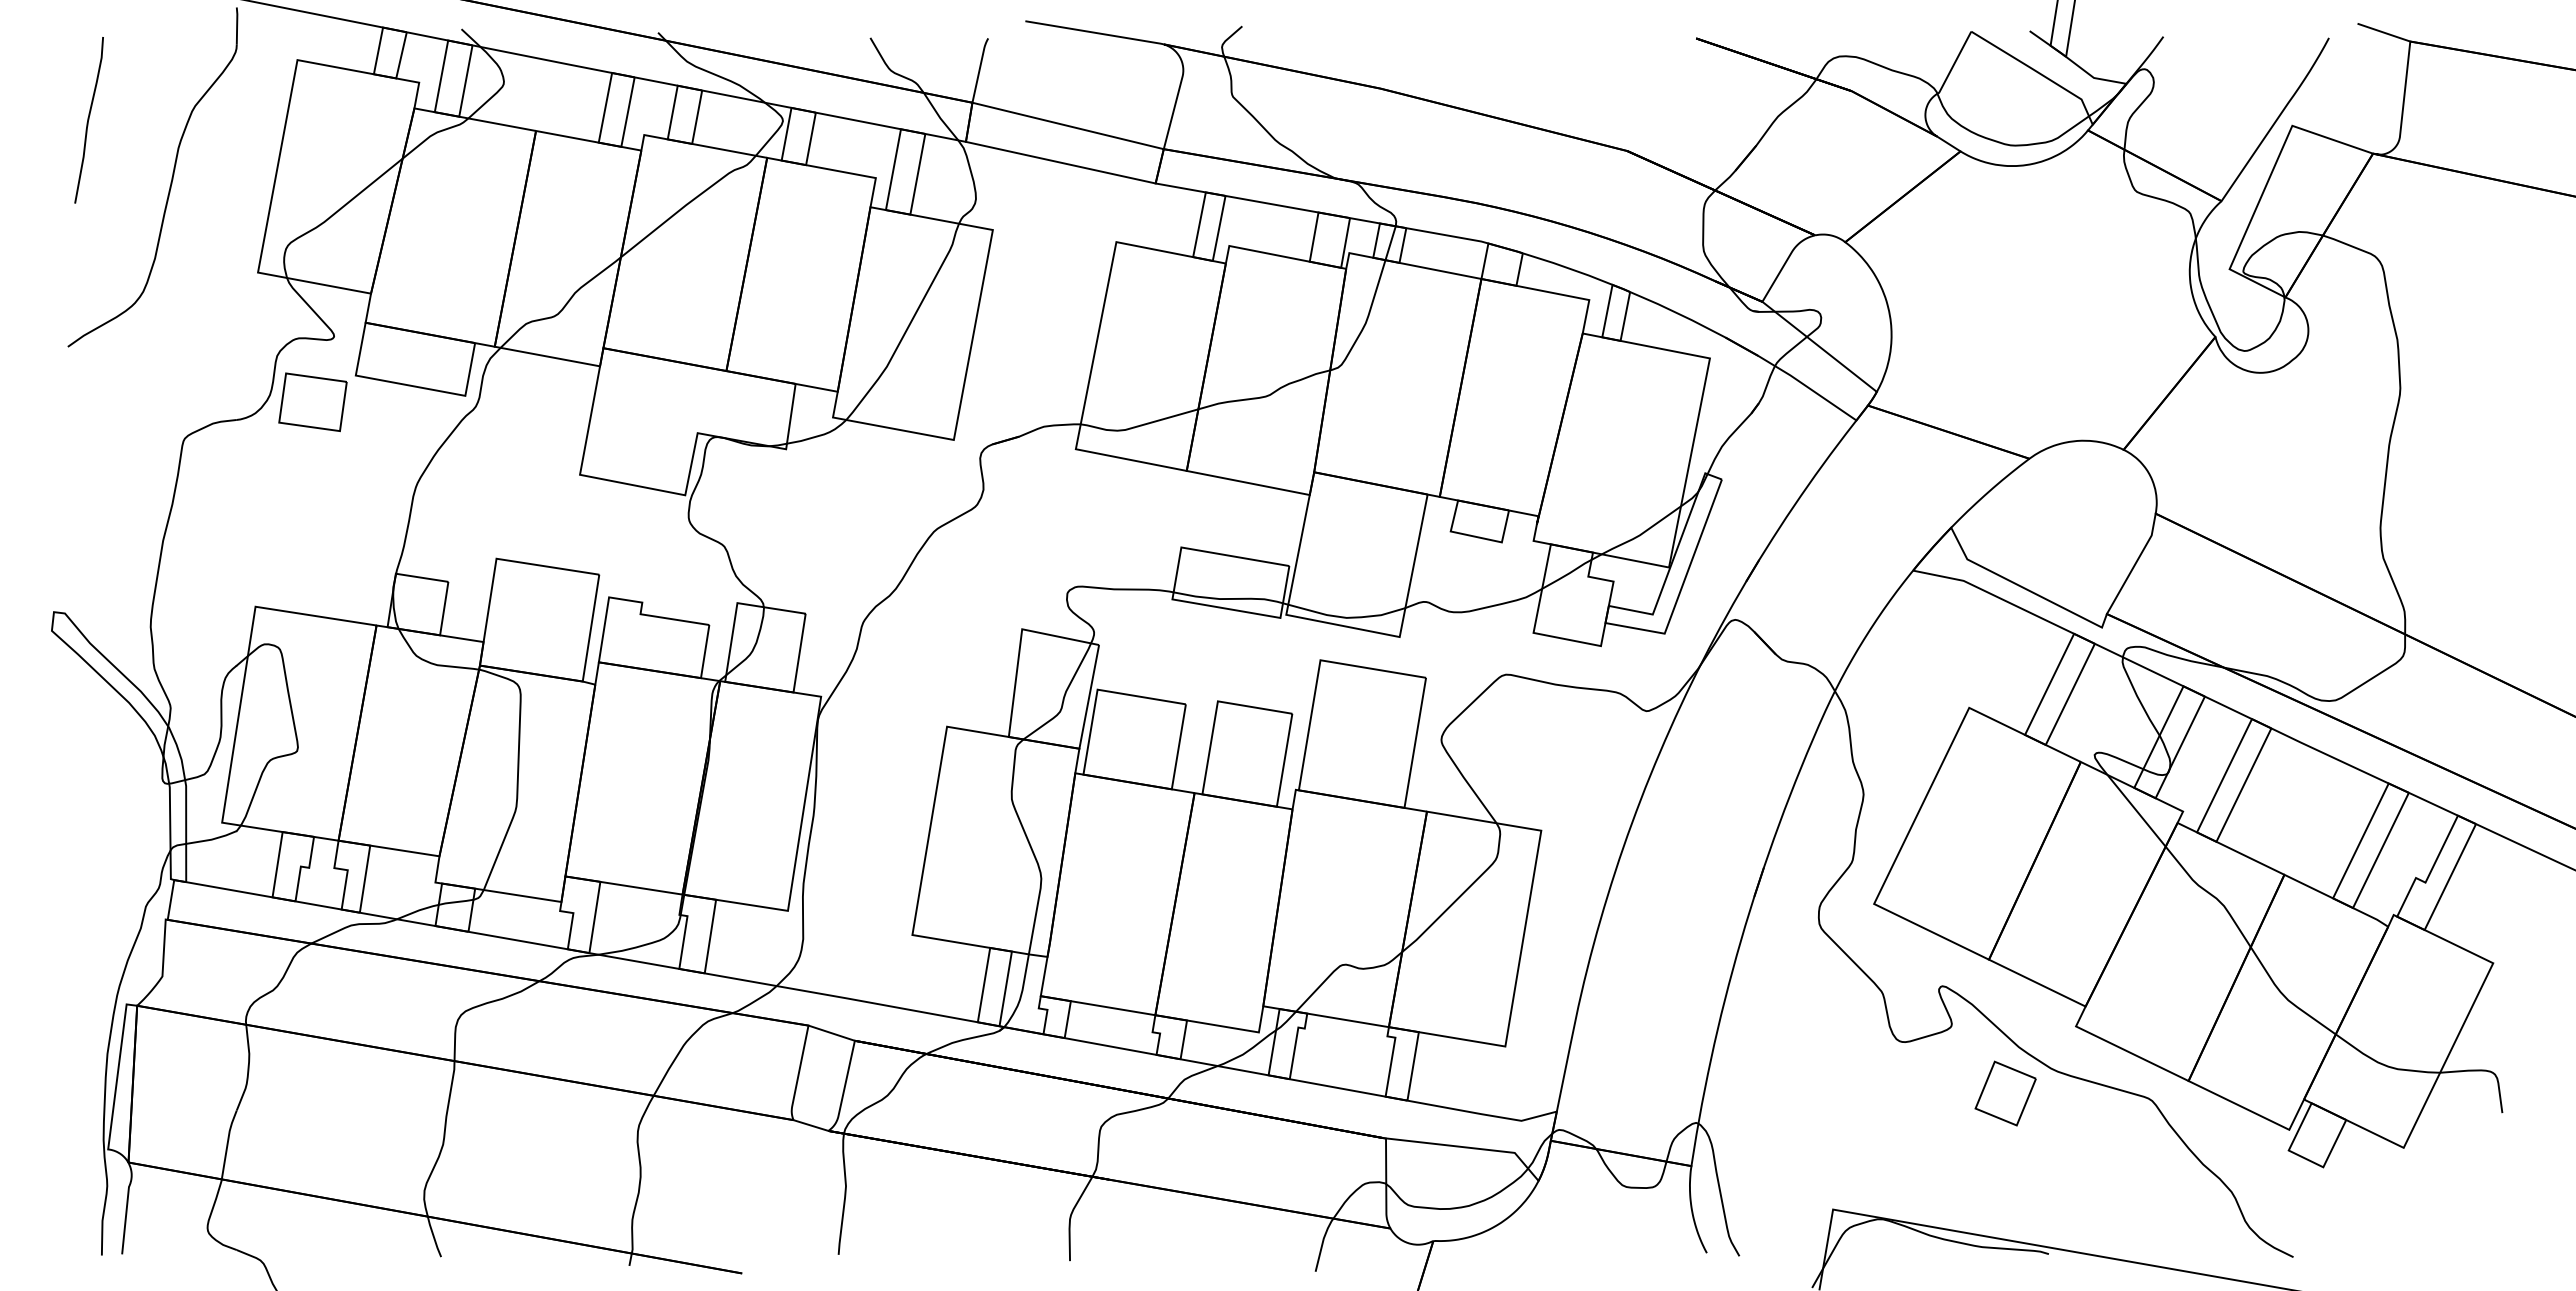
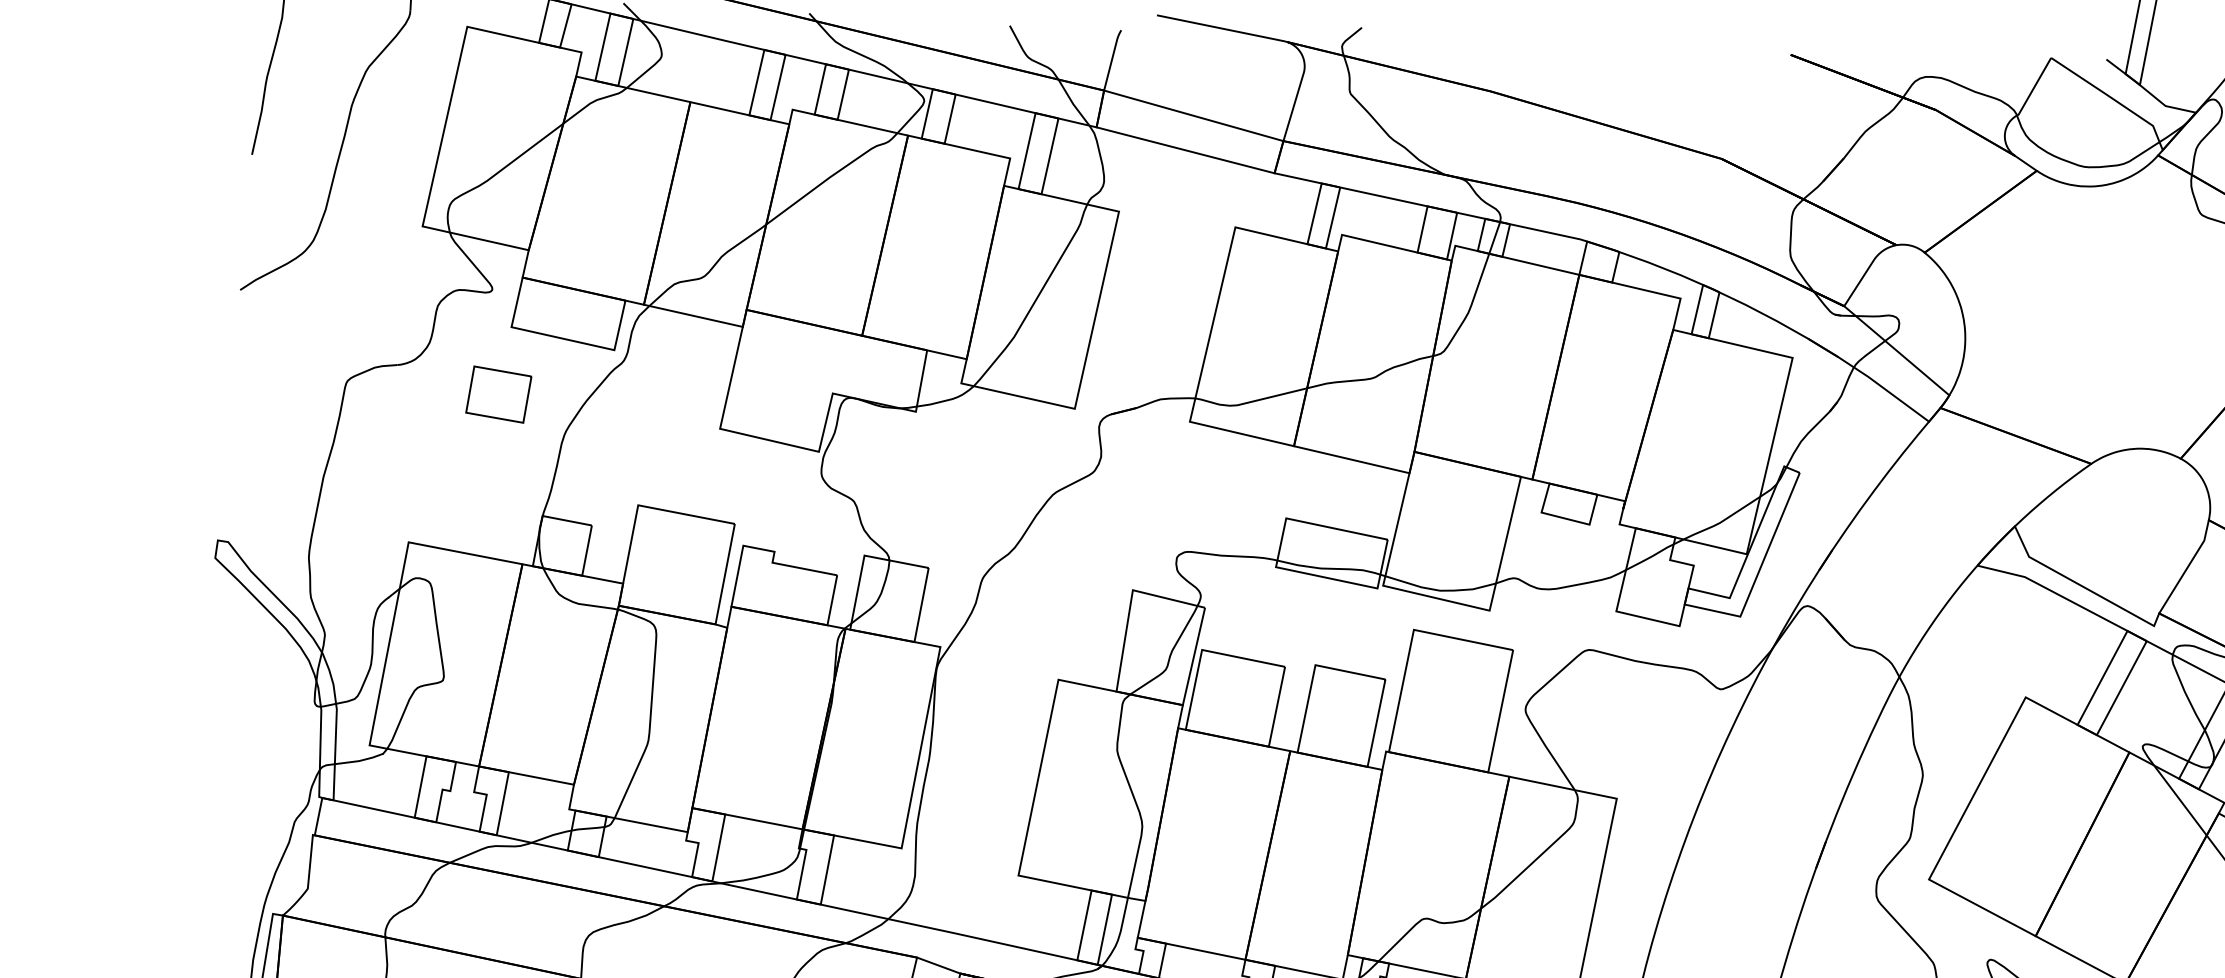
part: (312, 402) -> (498, 394), moved

